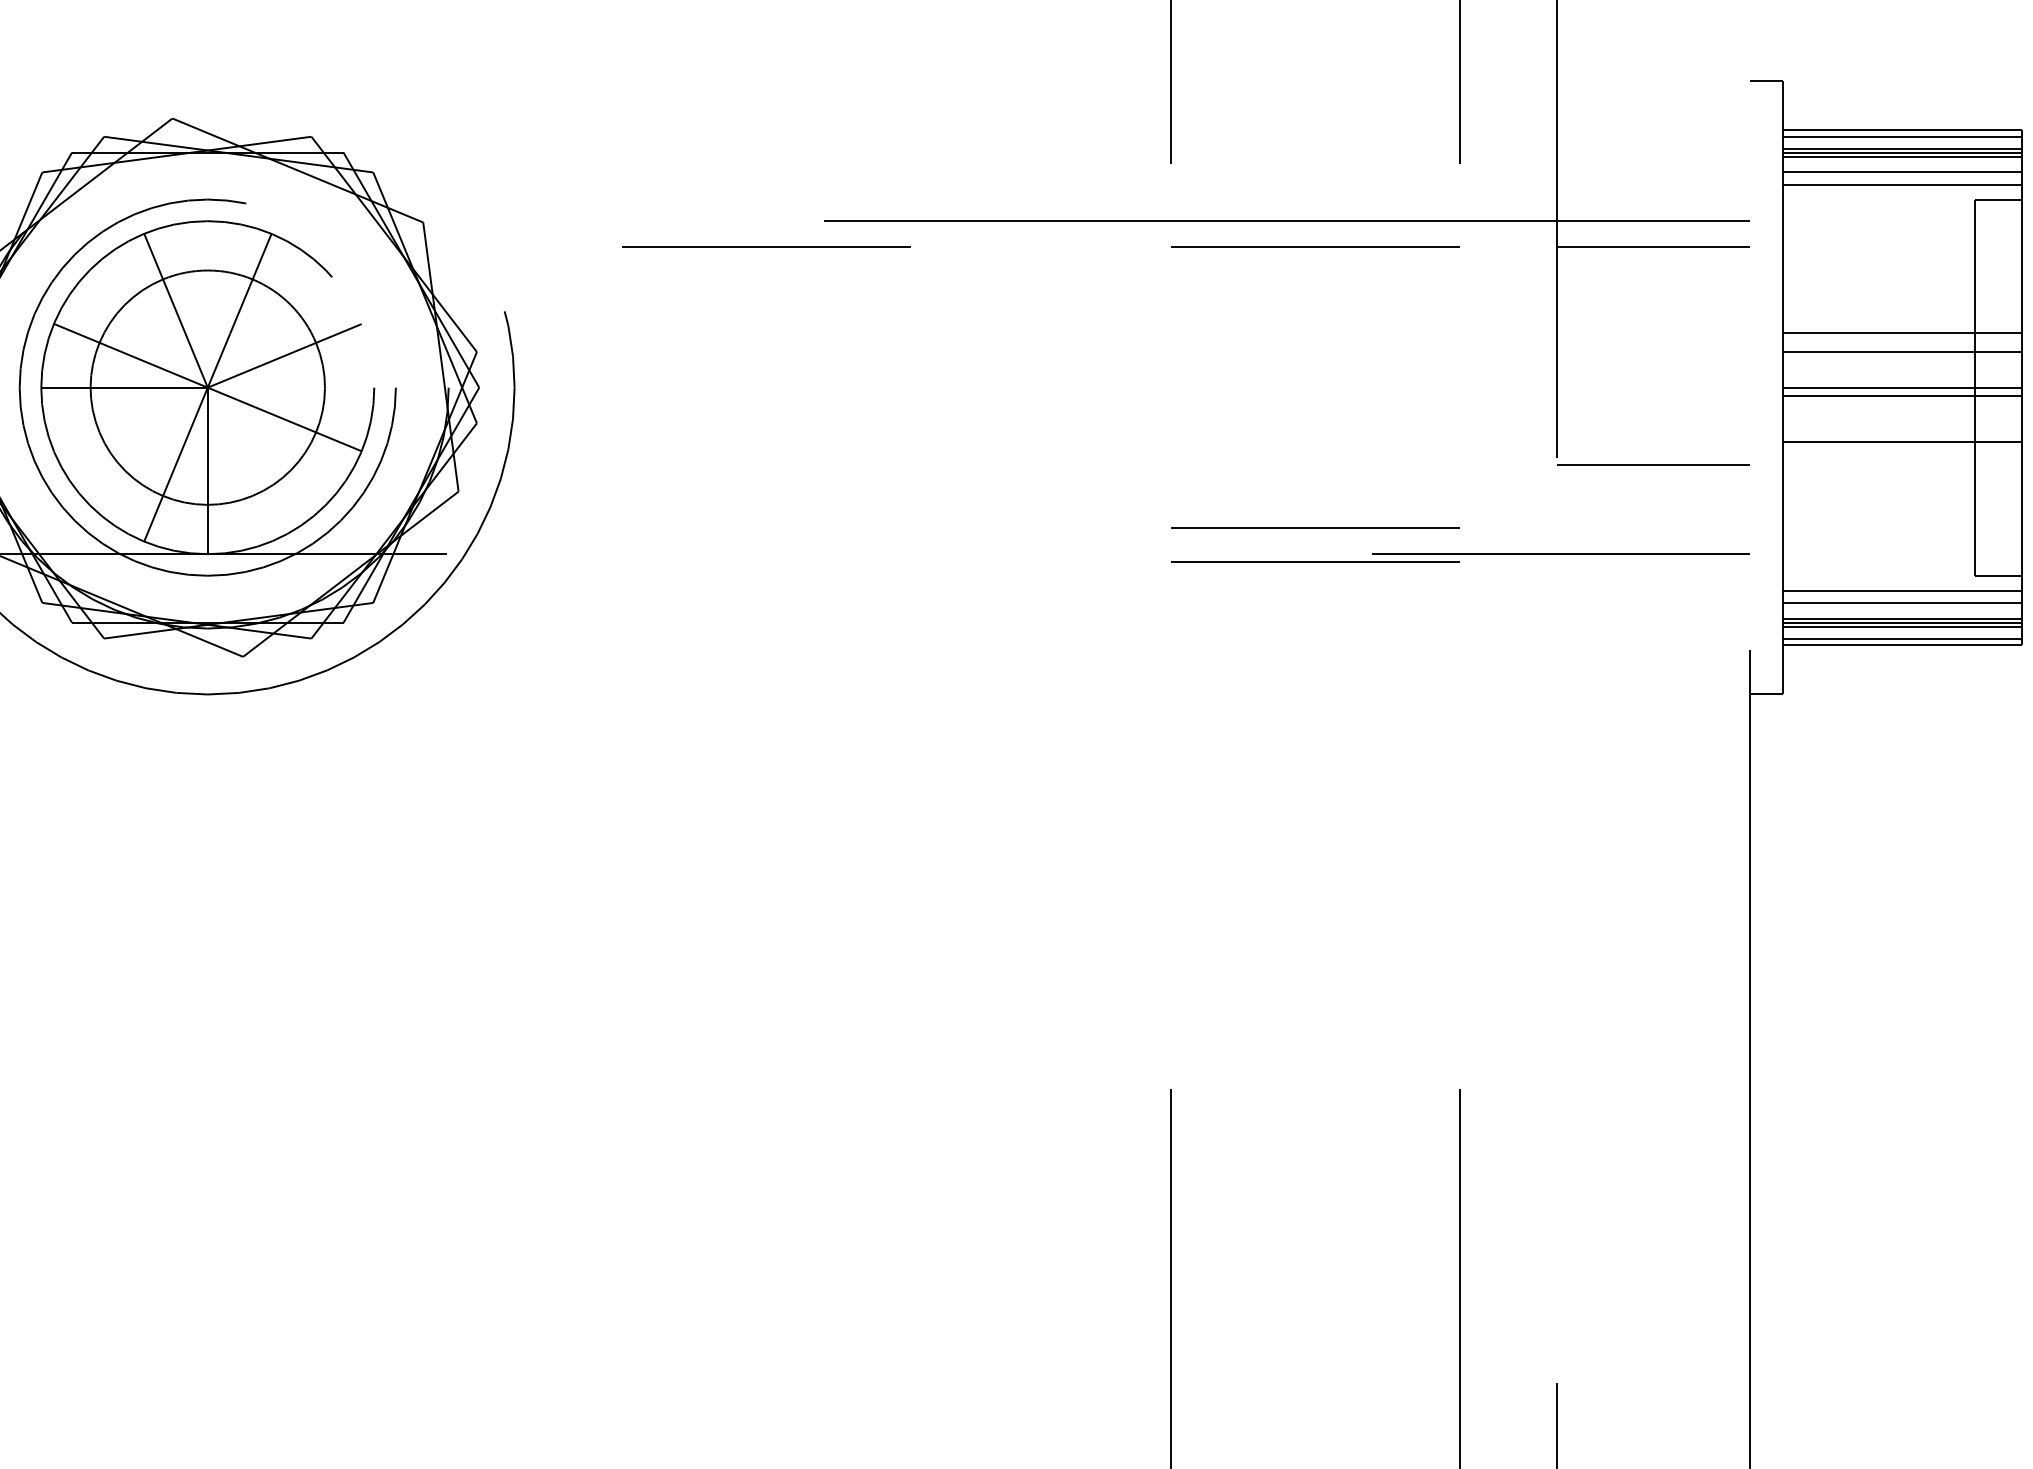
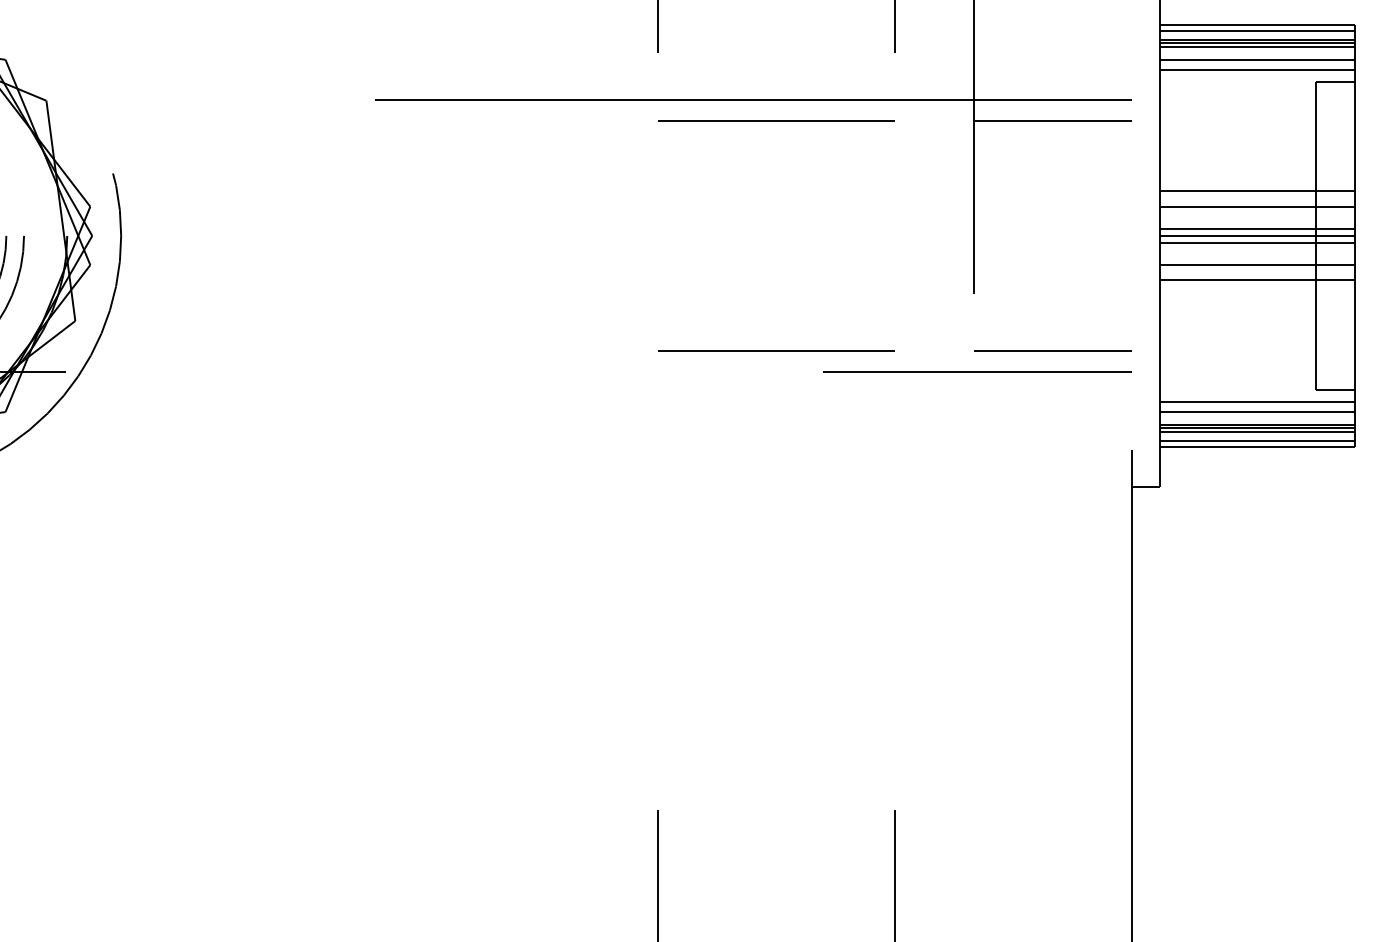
line: (766, 246) -> (327, 120), removed
line: (1902, 379) -> (1257, 229), added
line: (1902, 423) -> (1257, 265), added
line: (1653, 464) -> (1053, 350), moved
line: (1315, 561) -> (776, 378), removed

